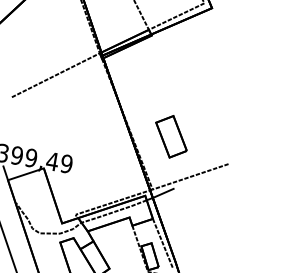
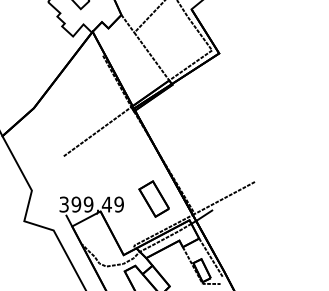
part: (170, 135) -> (153, 198), moved

